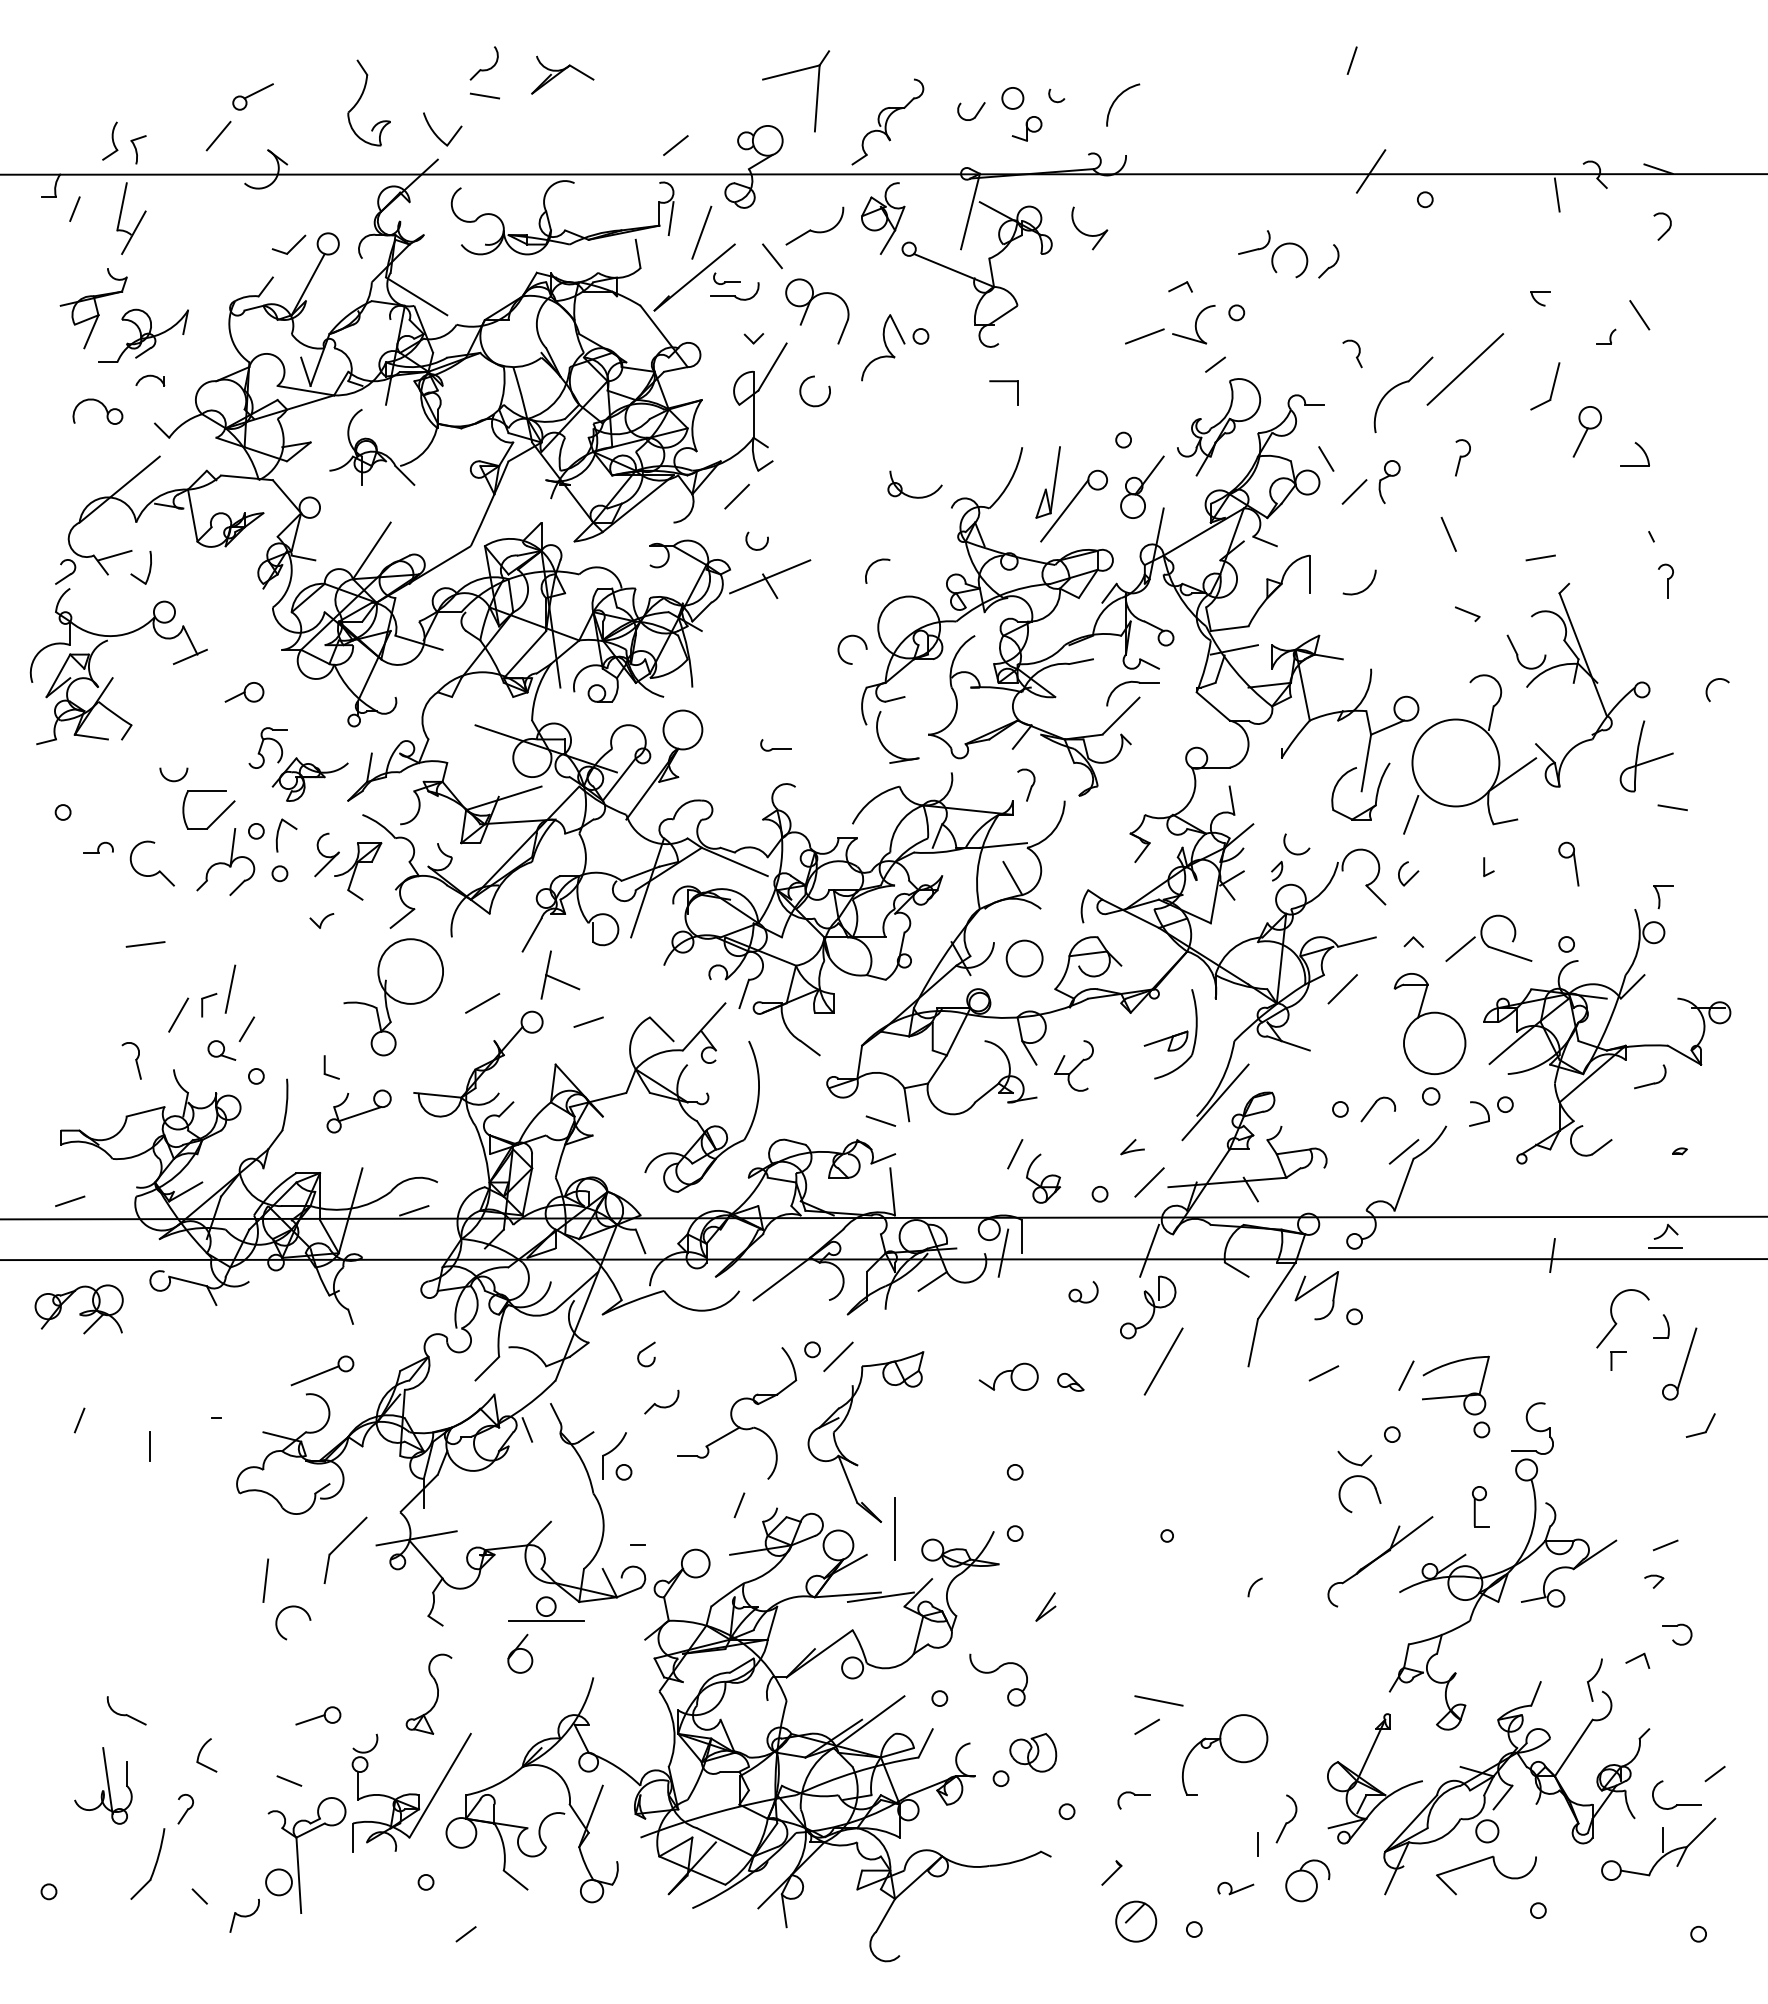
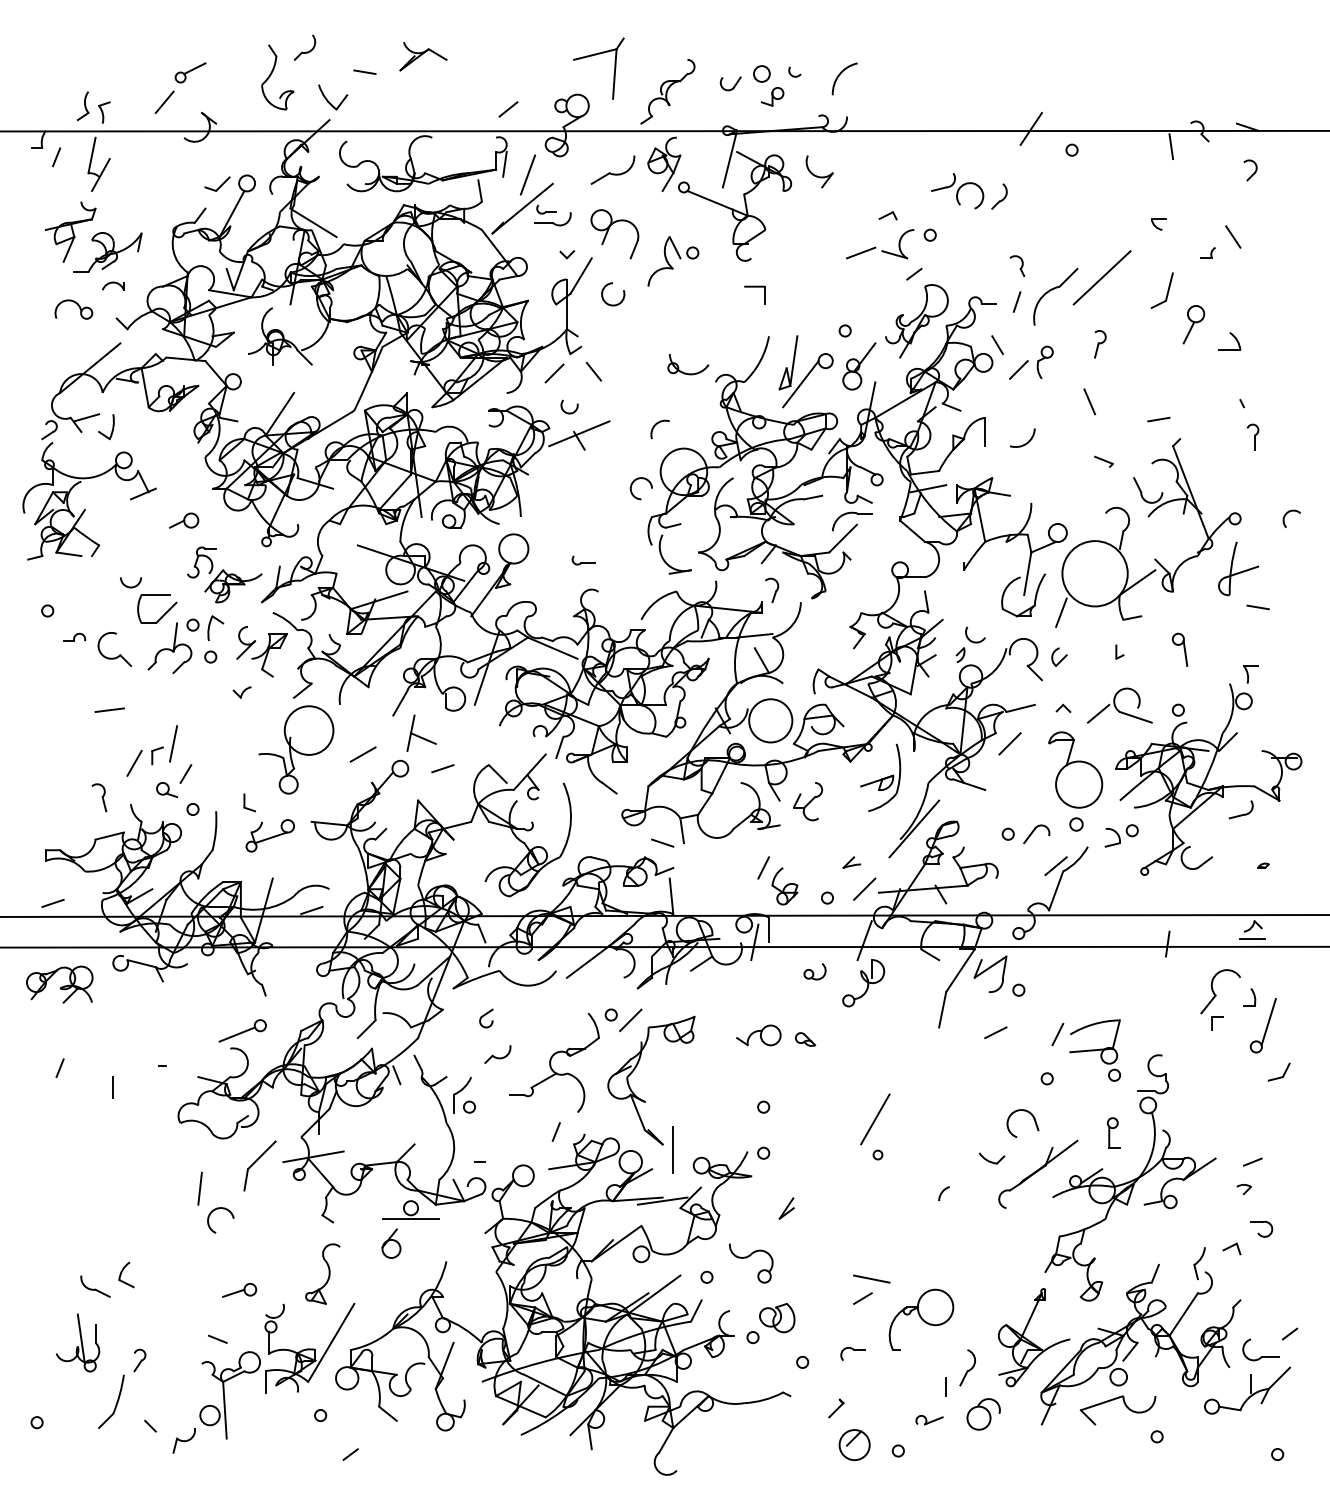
line: (1351, 60) -> (1016, 301), moved
part: (483, 63) -> (304, 47), moved
line: (772, 256) -> (593, 371), moved
circle: (1024, 958) -> (770, 720), size x1.6
line: (1163, 1361) -> (875, 1119), moved
part: (1354, 1458) -> (991, 1158), moved
part: (200, 1754) -> (121, 1274), moved

